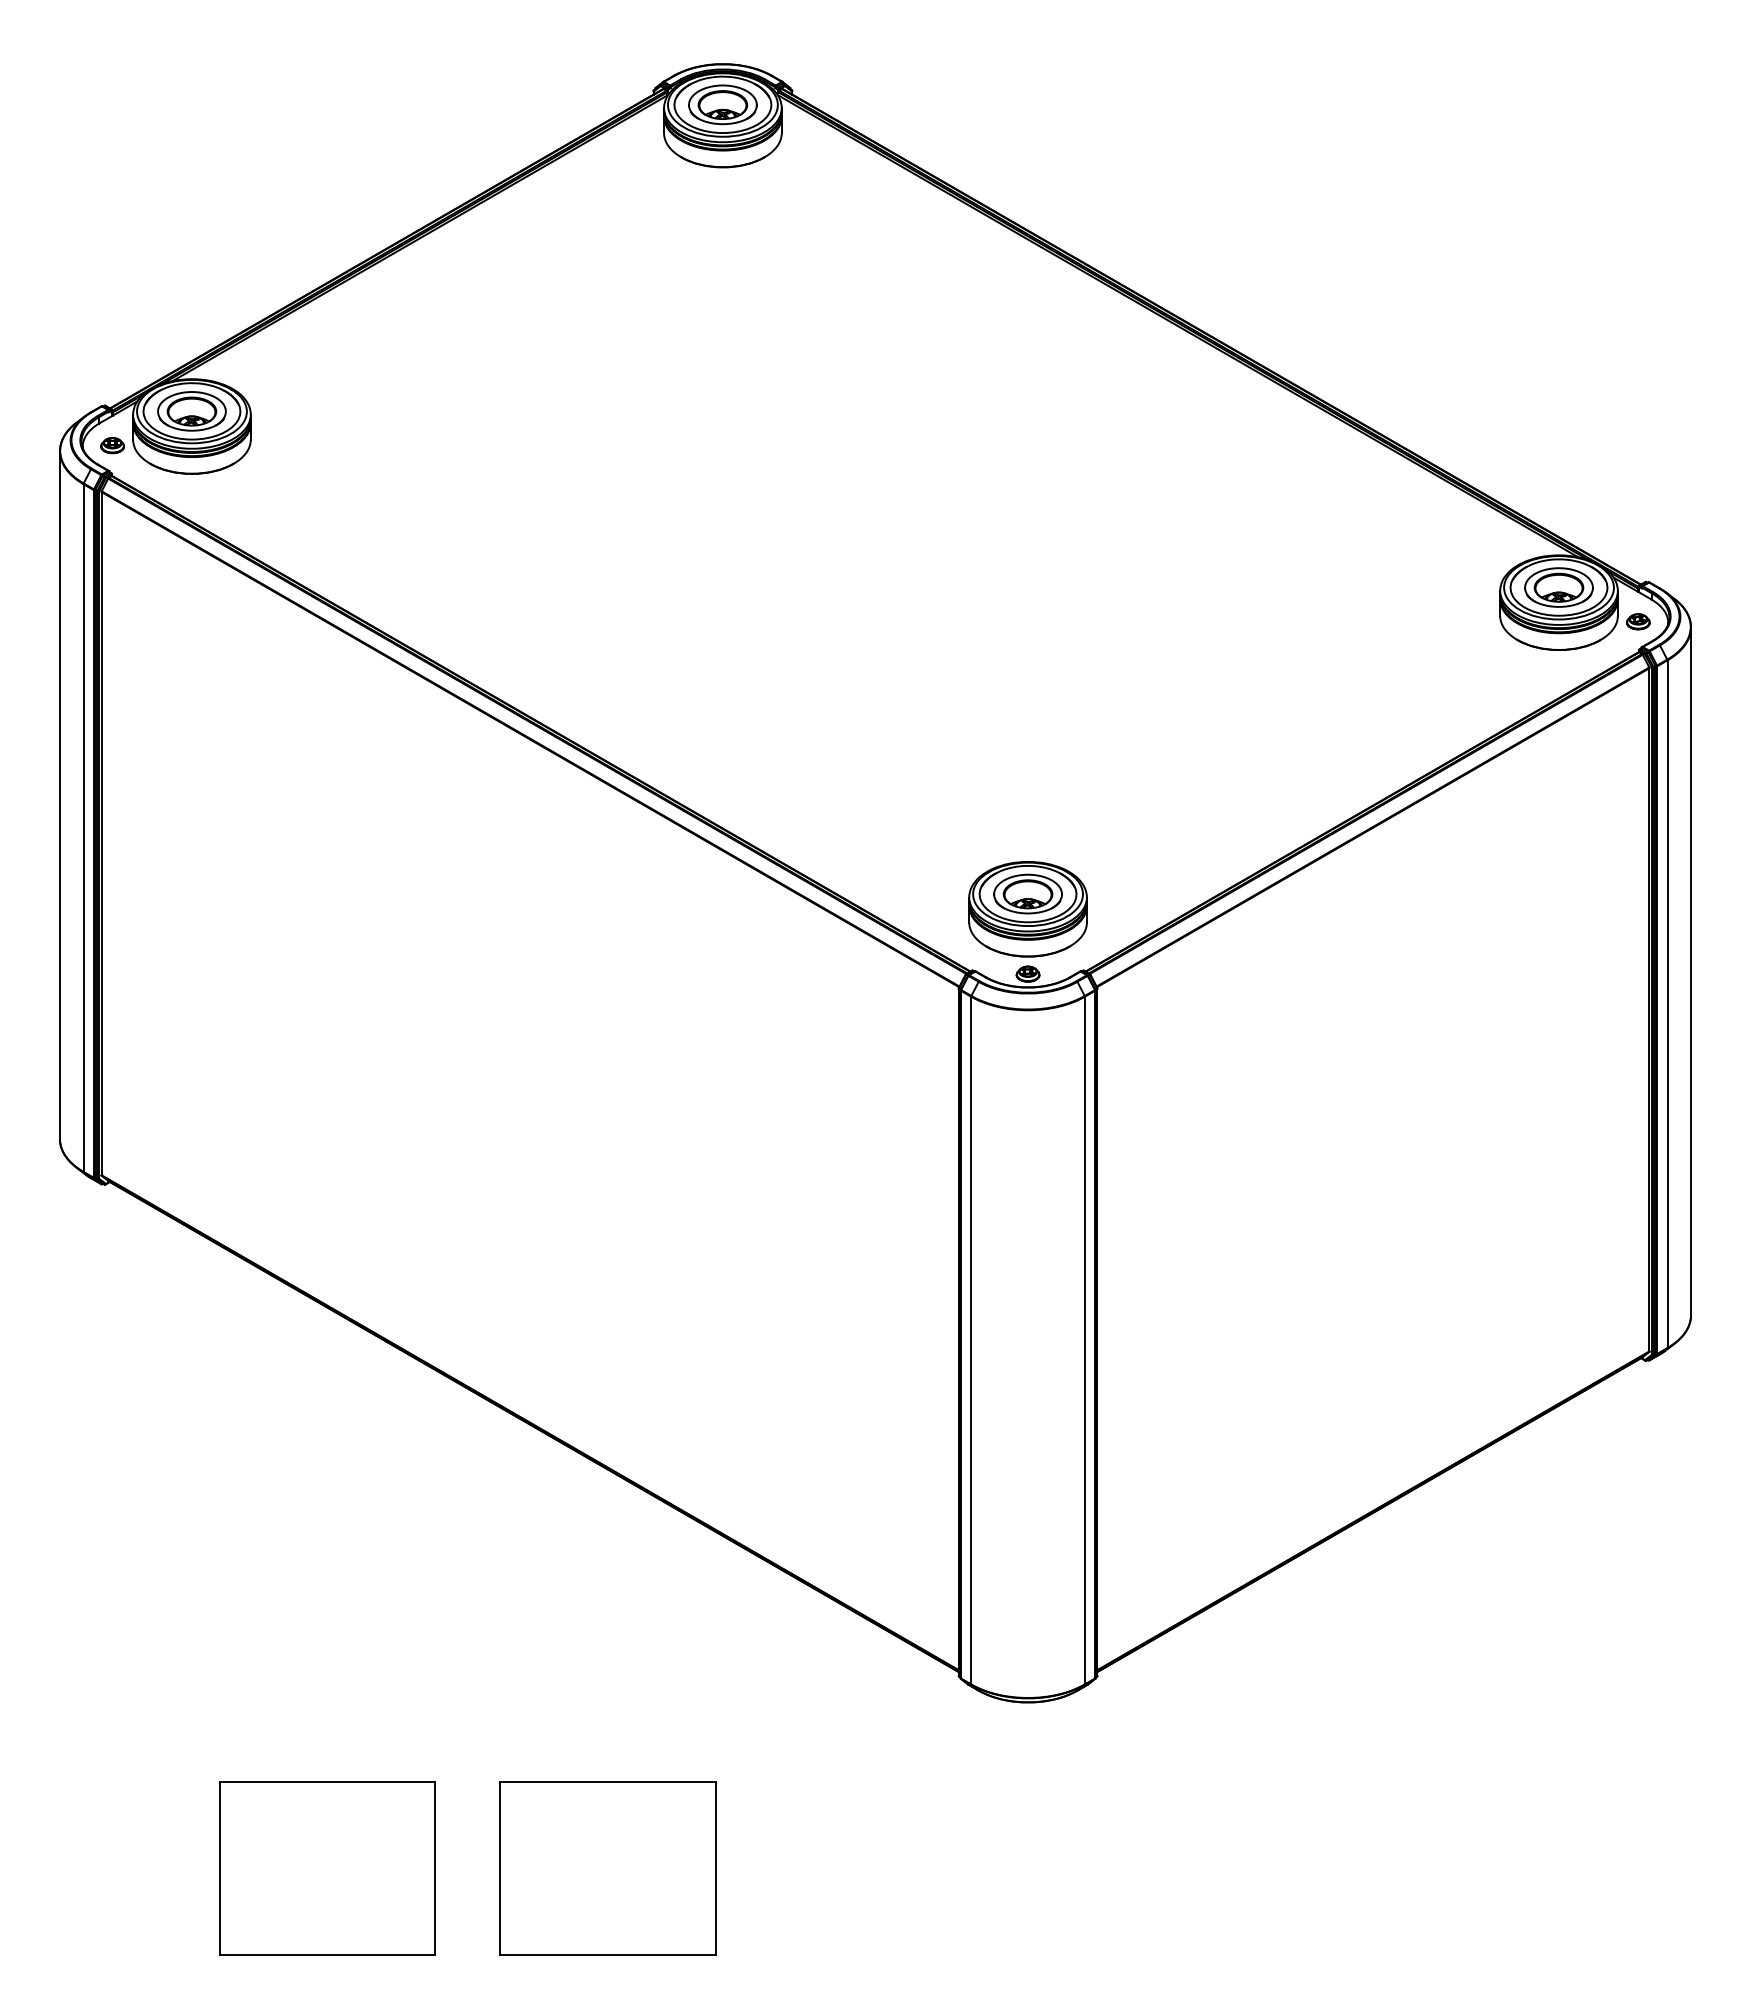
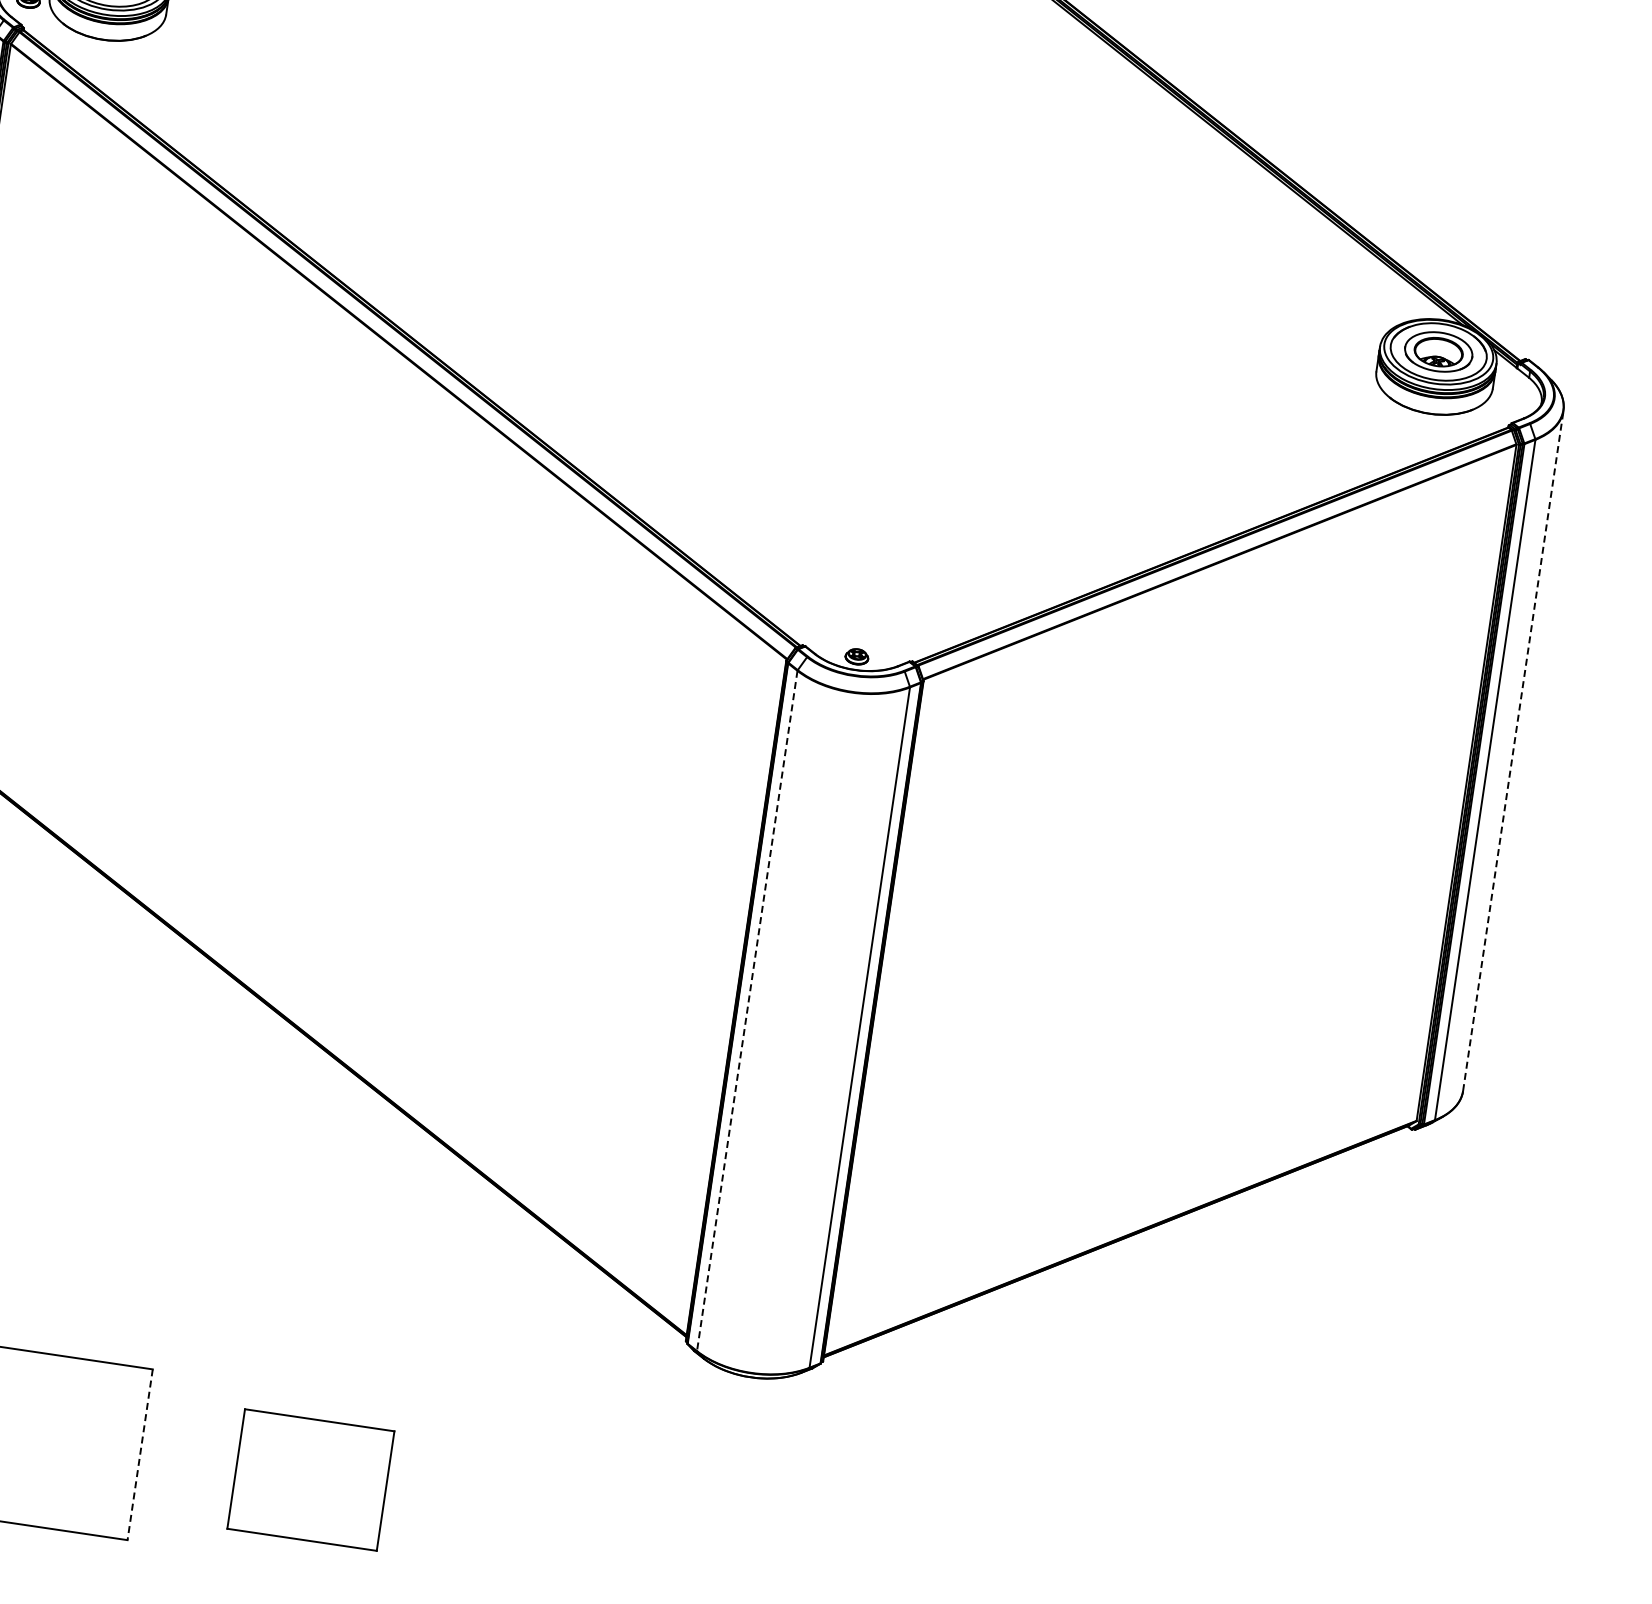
part: (1638, 621) -> (1512, 397), removed
part: (1027, 909) -> (865, 592), removed
line: (1691, 971) -> (1513, 751), solid -> dashed
line: (971, 1340) -> (747, 1010), solid -> dashed
line: (435, 1868) -> (140, 1455), solid -> dashed
part: (607, 1868) -> (310, 1480), size x0.7

